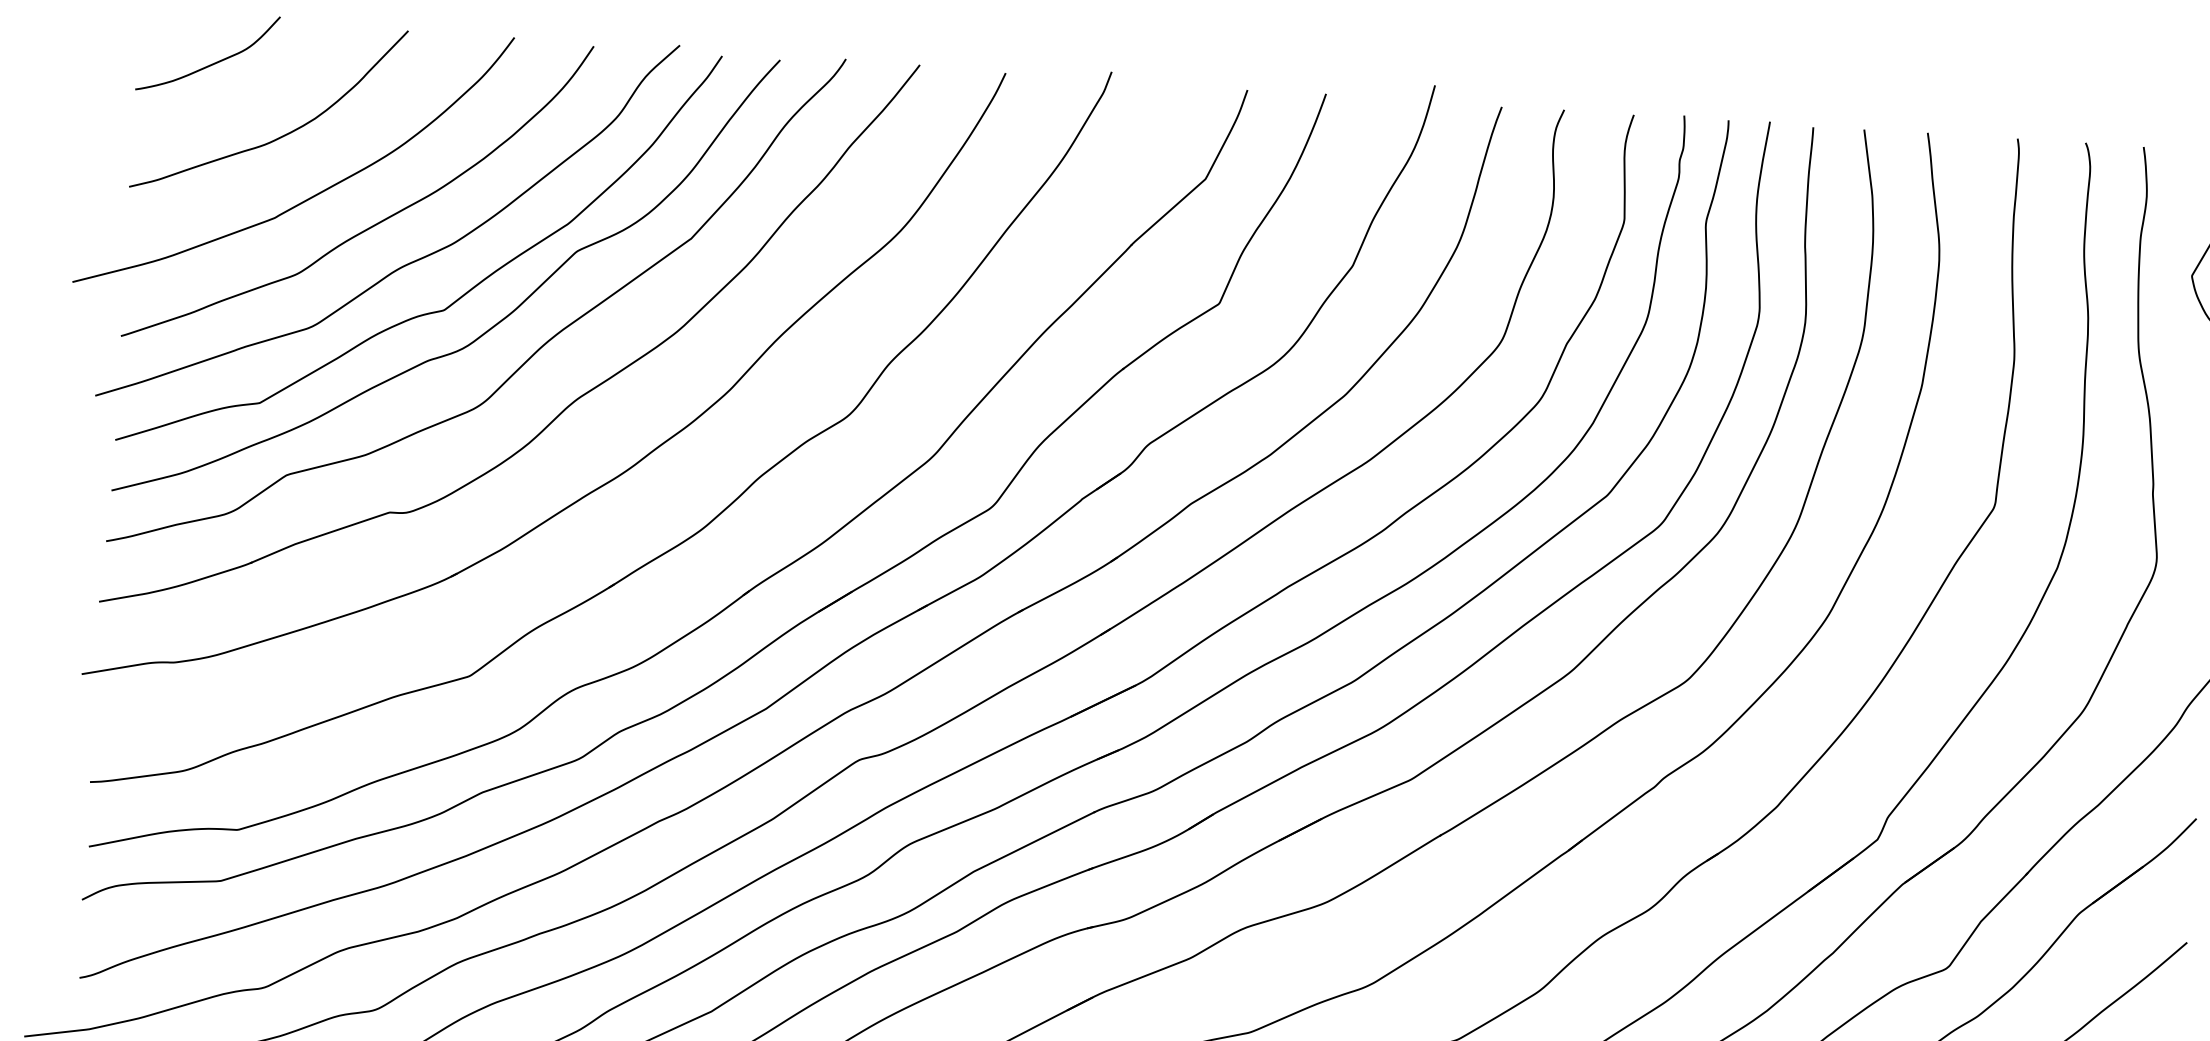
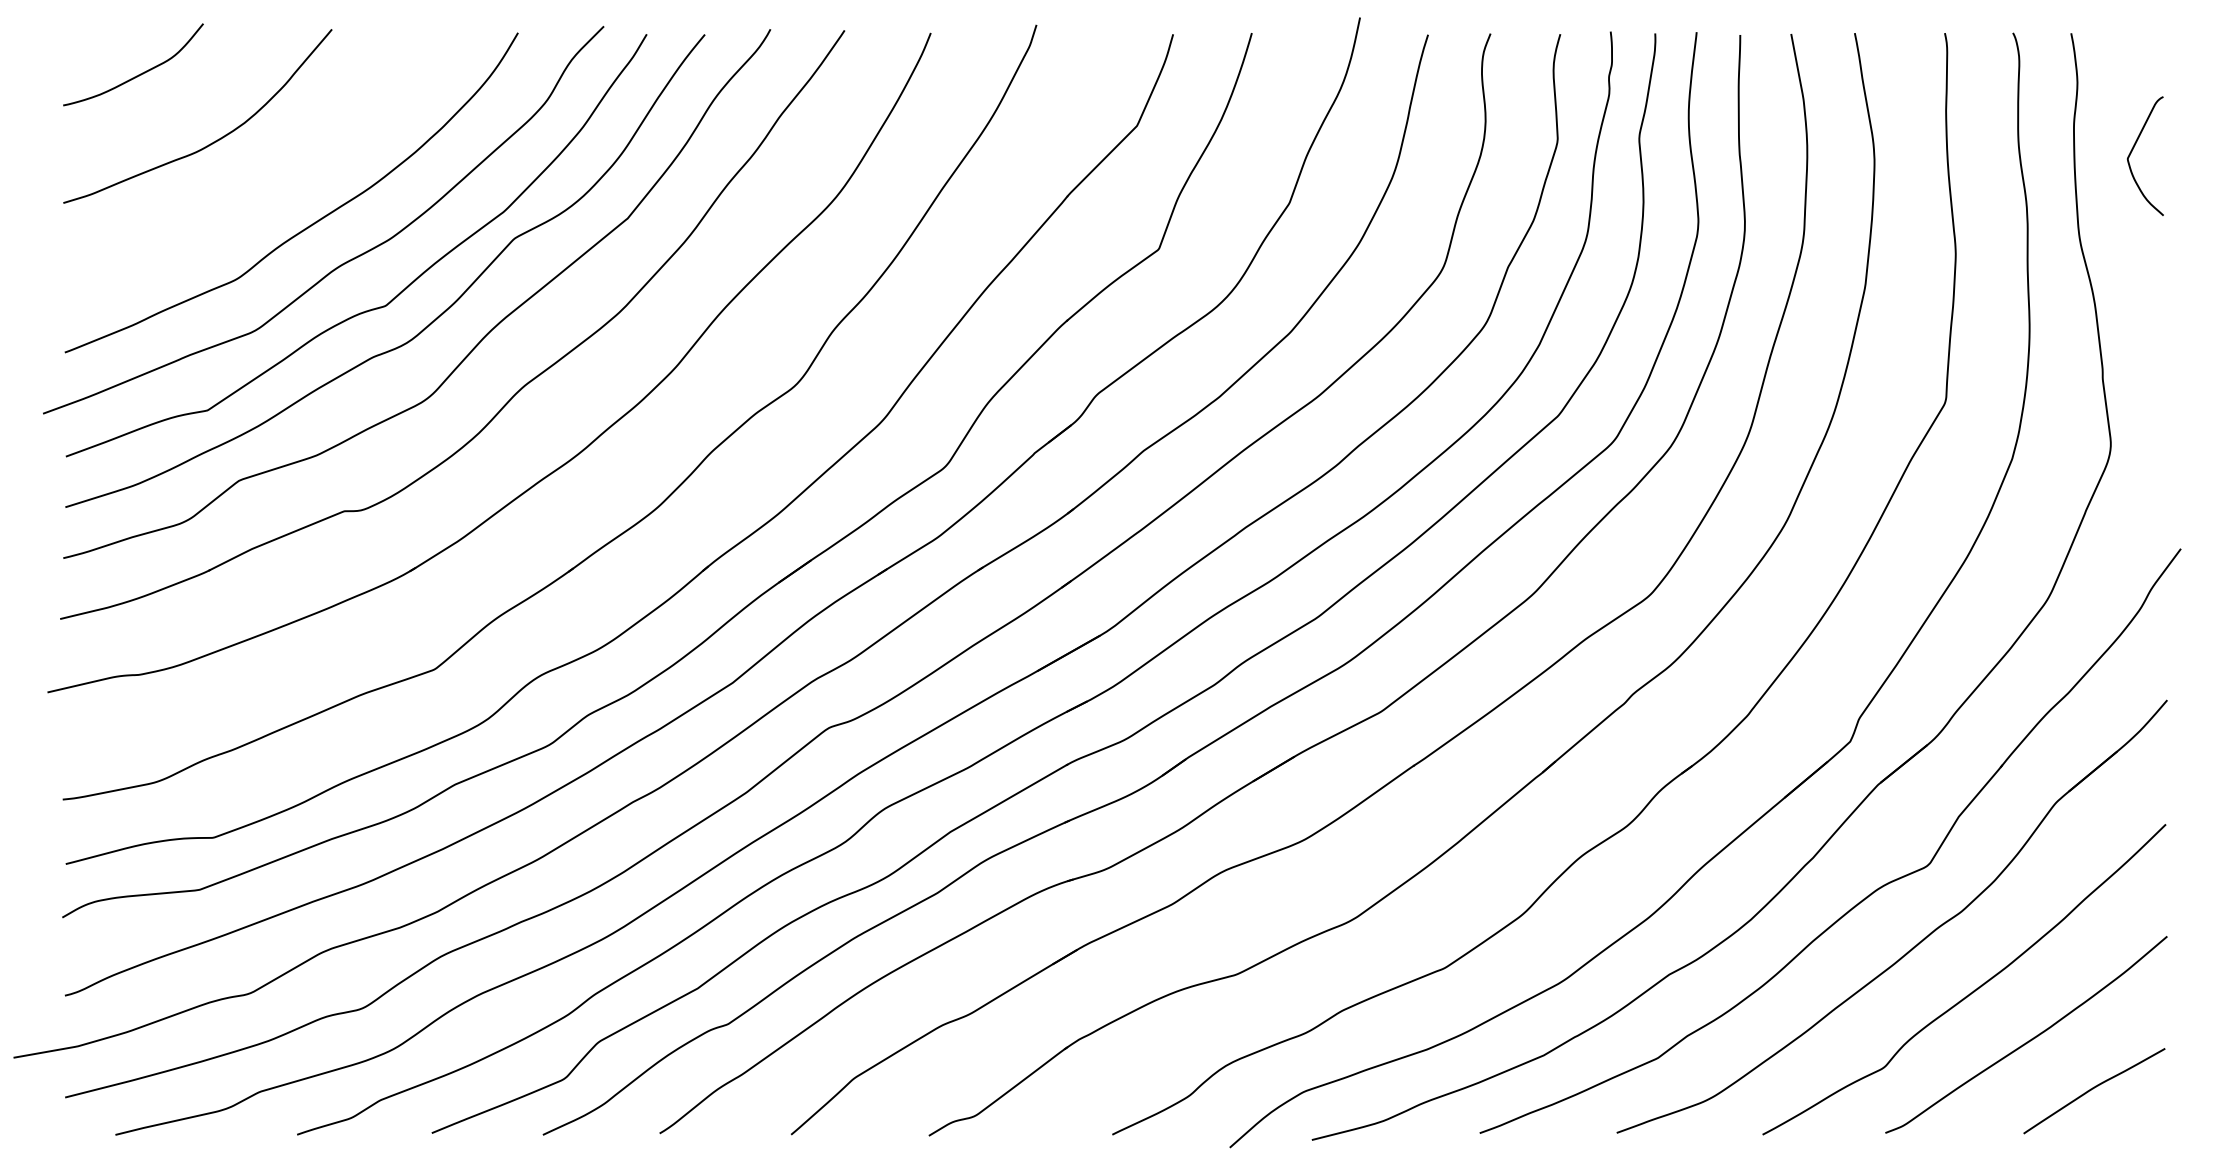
curve: (315, 194) -> (249, 198), removed

